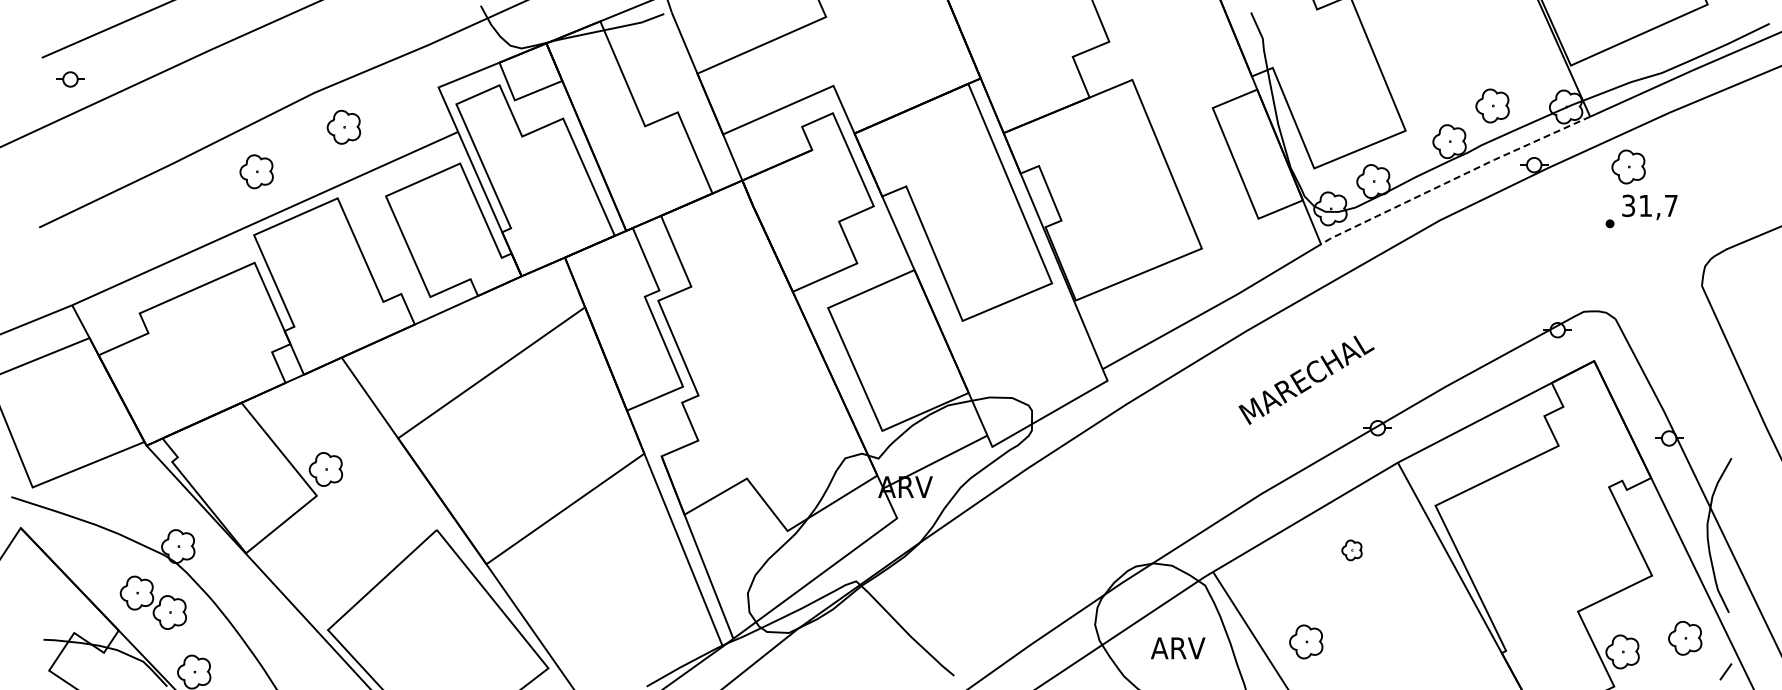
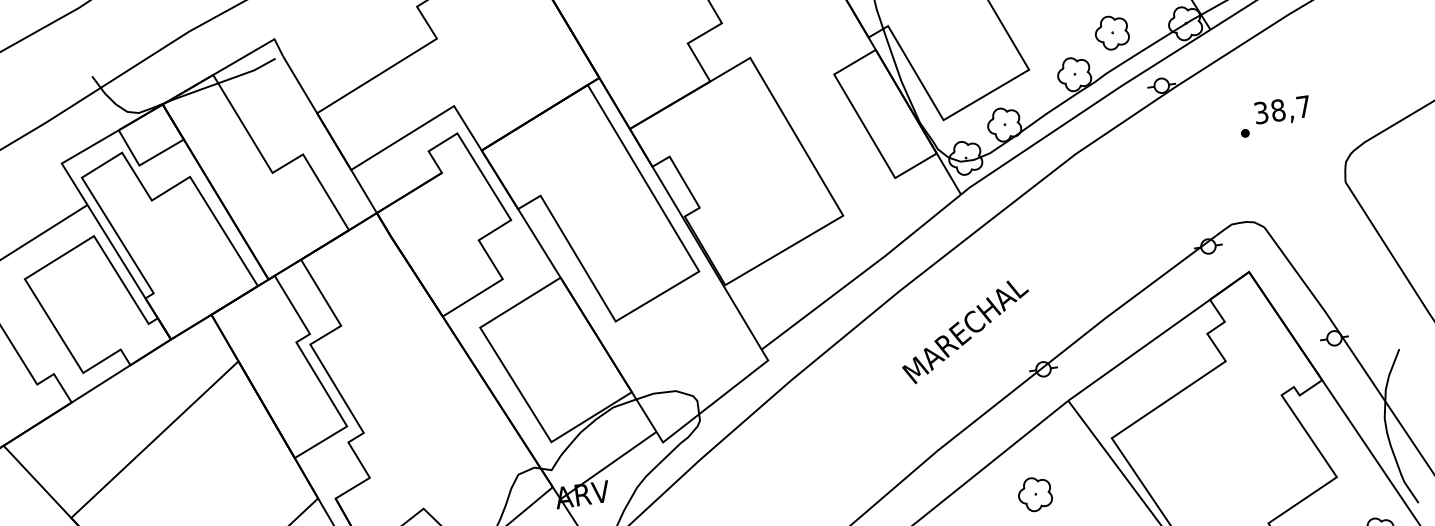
part: (1628, 166) -> (1255, 73), removed
line: (1454, 178) -> (1084, 110), dashed -> solid
text: (1645, 205) -> (1278, 110), 31,7 -> 38,7
part: (1351, 550) -> (1034, 494), size x1.67

